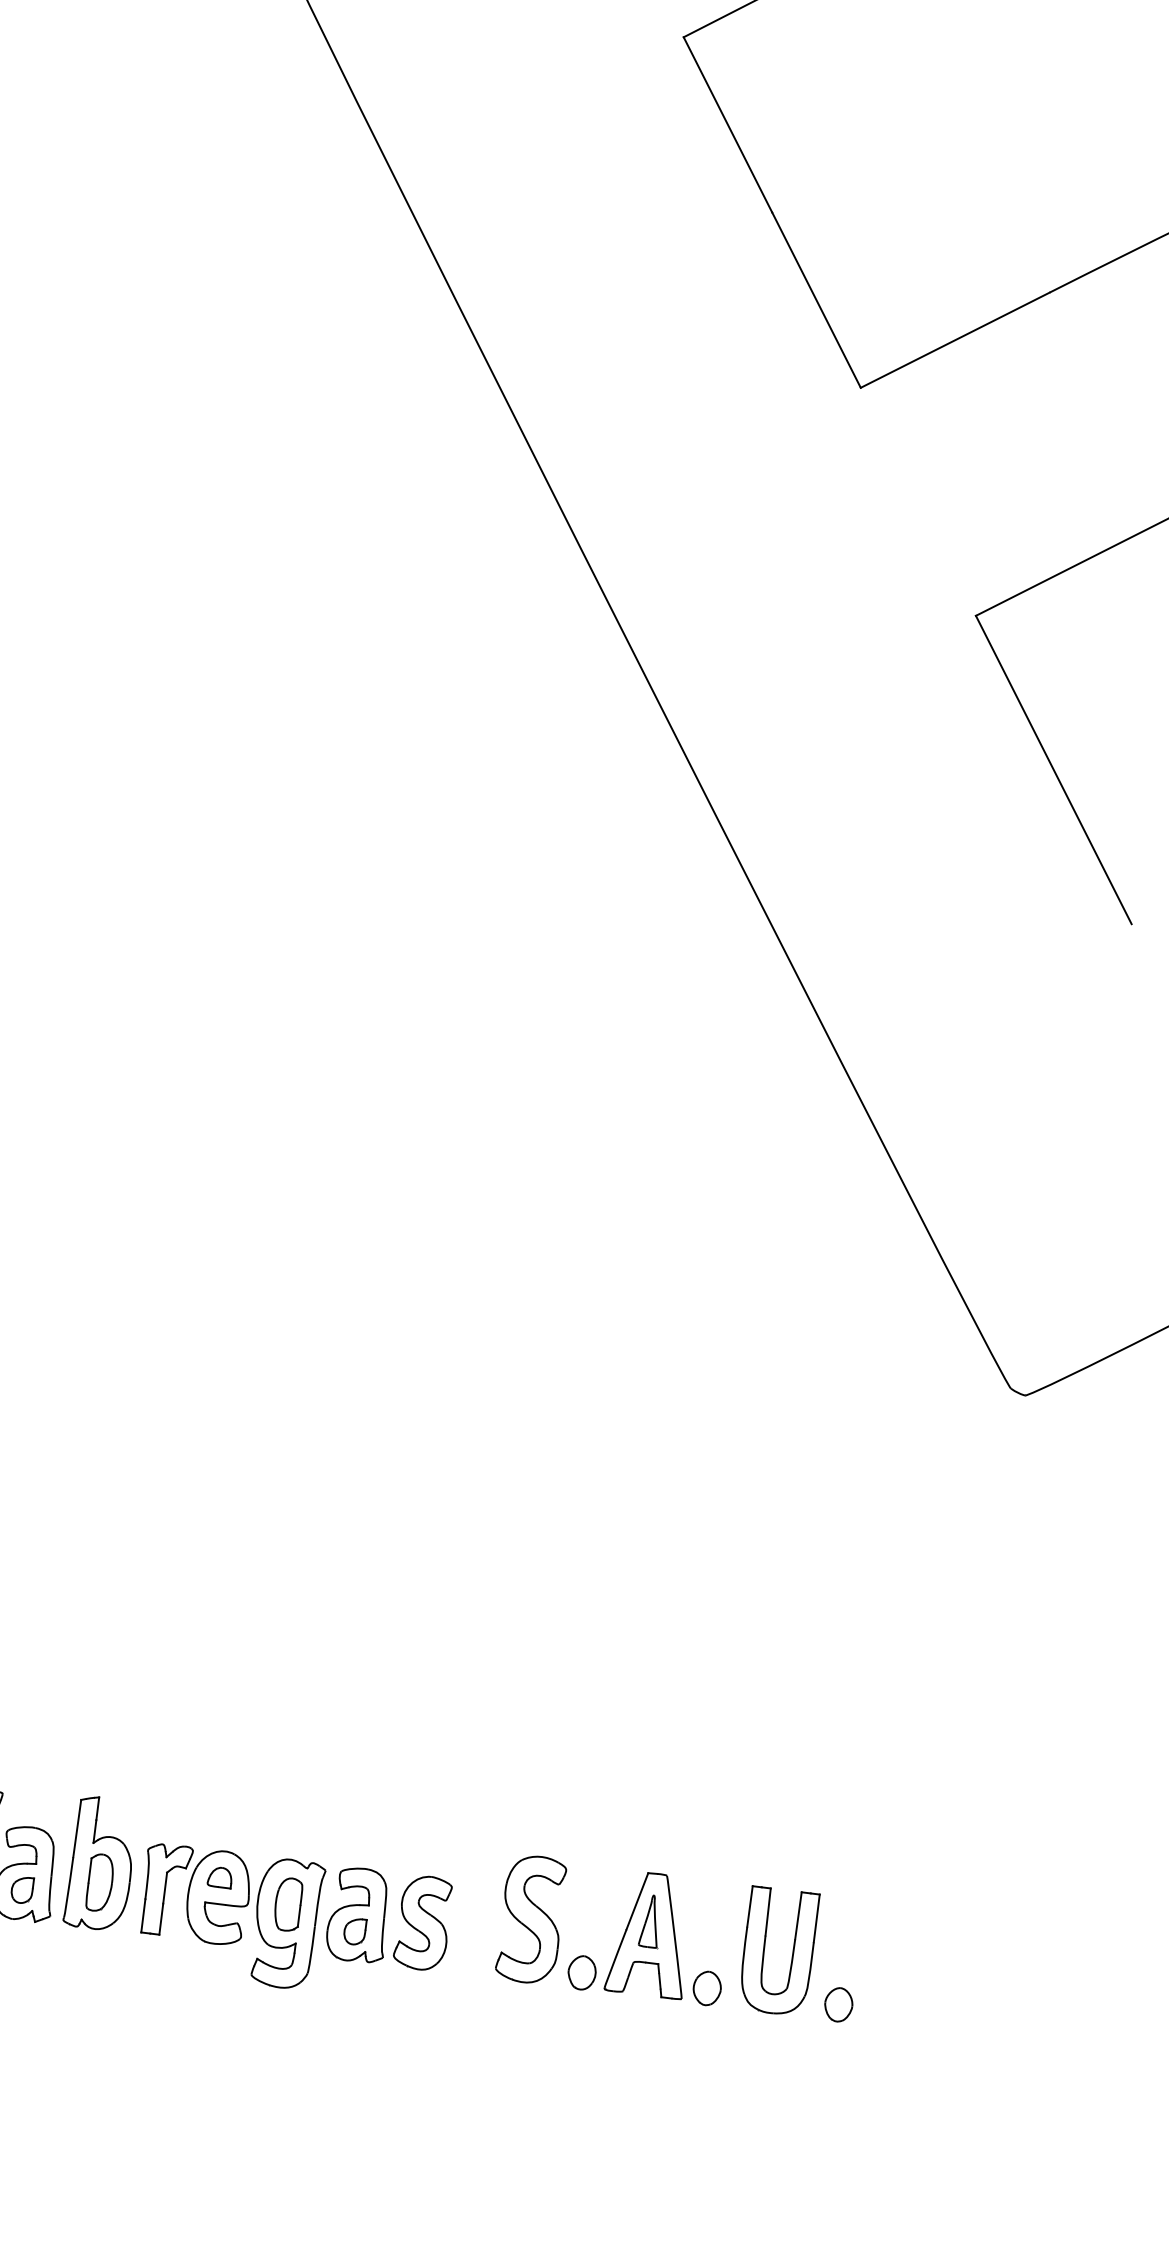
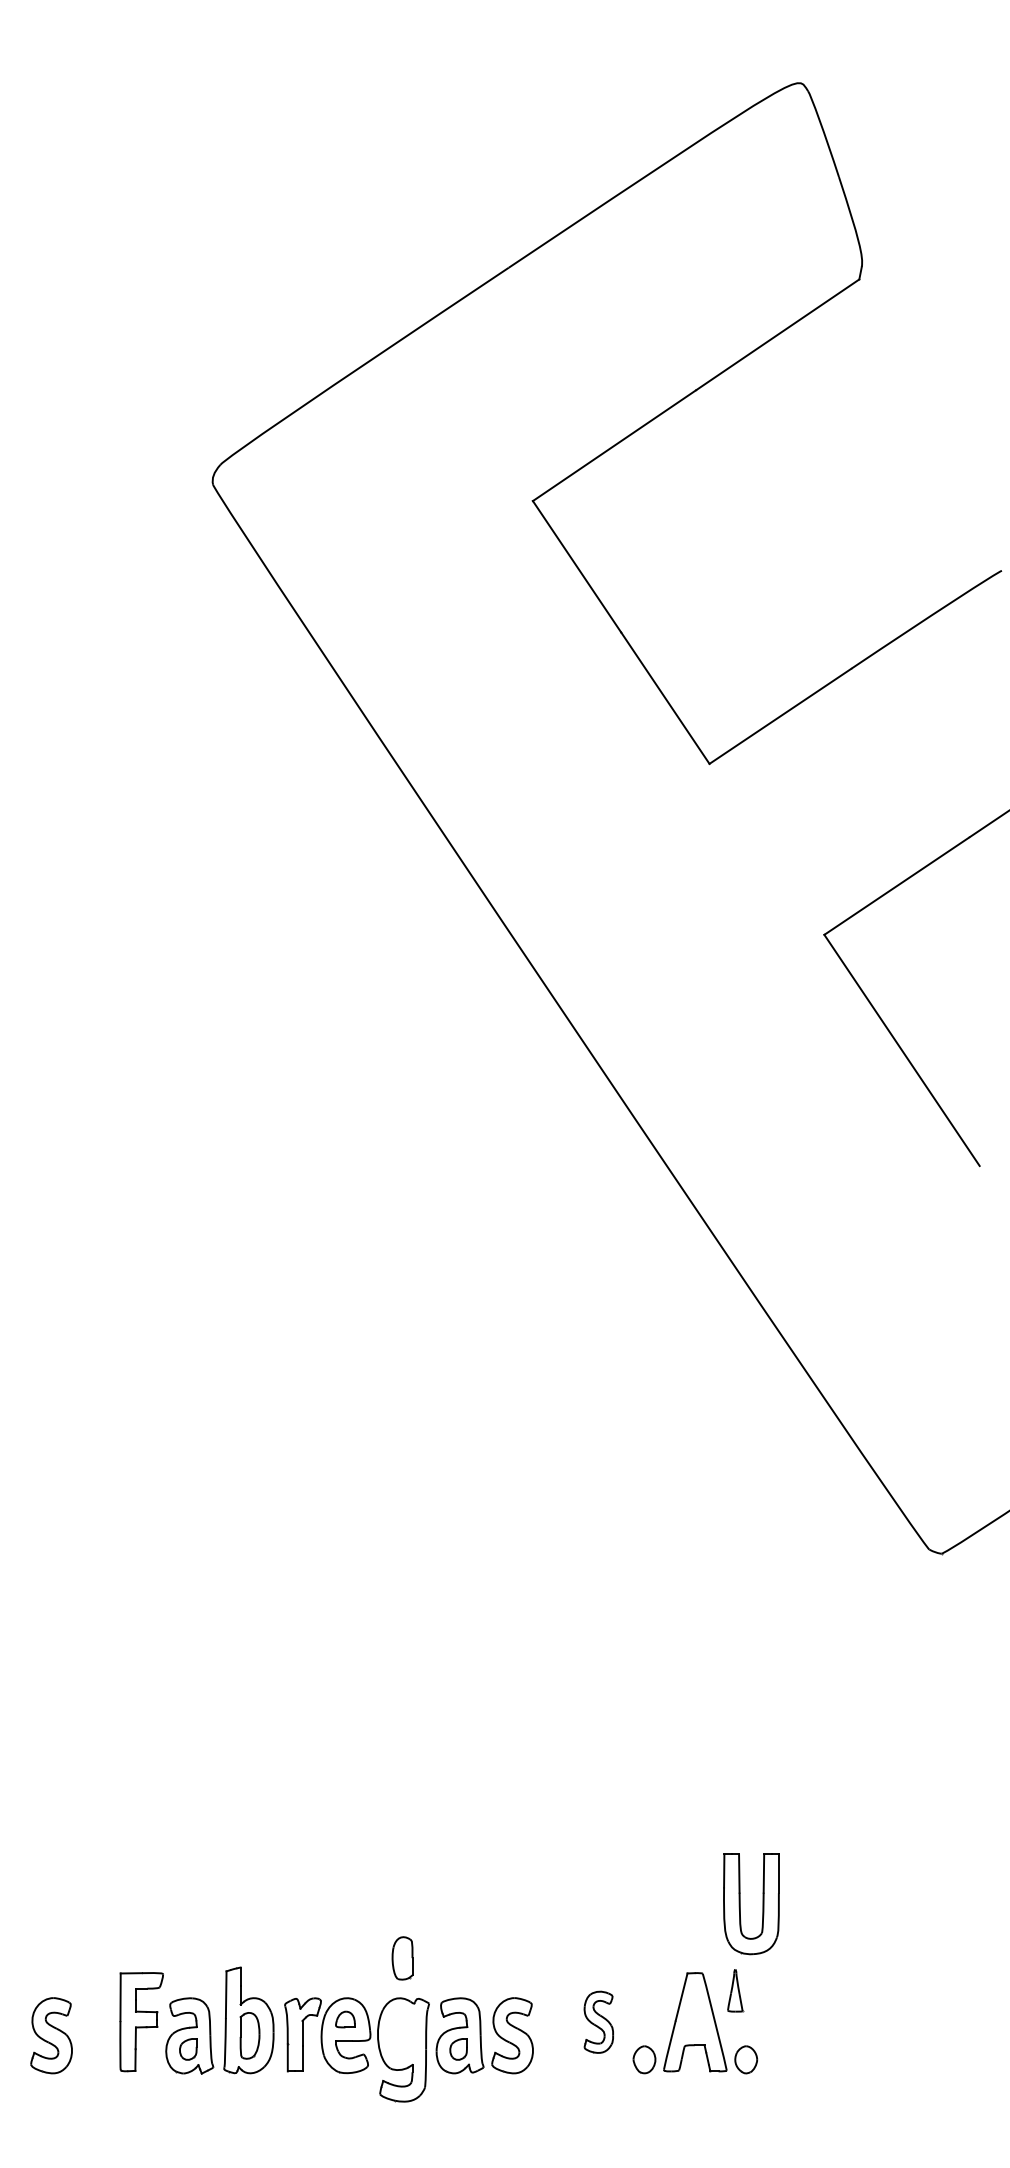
part: (288, 1904) -> (402, 1958), moved
part: (531, 1919) -> (598, 2022), size x0.6
part: (651, 1921) -> (735, 1990), moved
part: (764, 1950) -> (740, 1904), moved
part: (838, 2004) -> (852, 2059), removed

